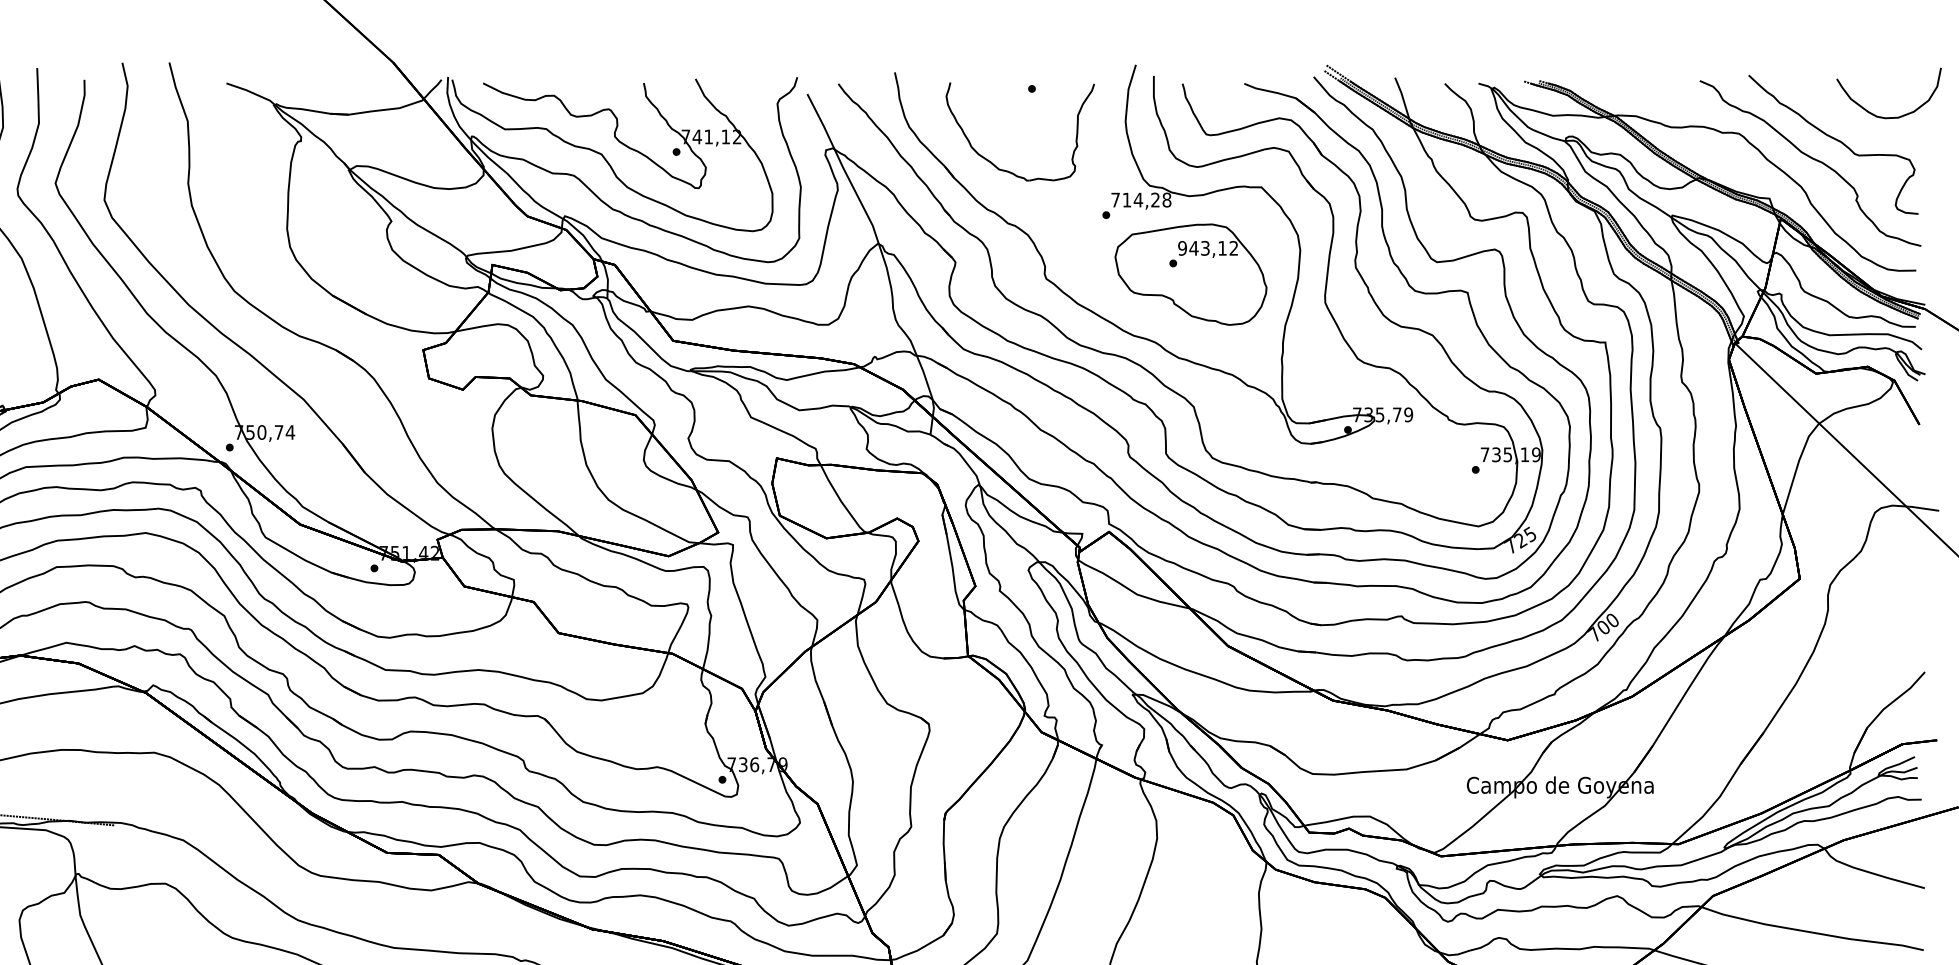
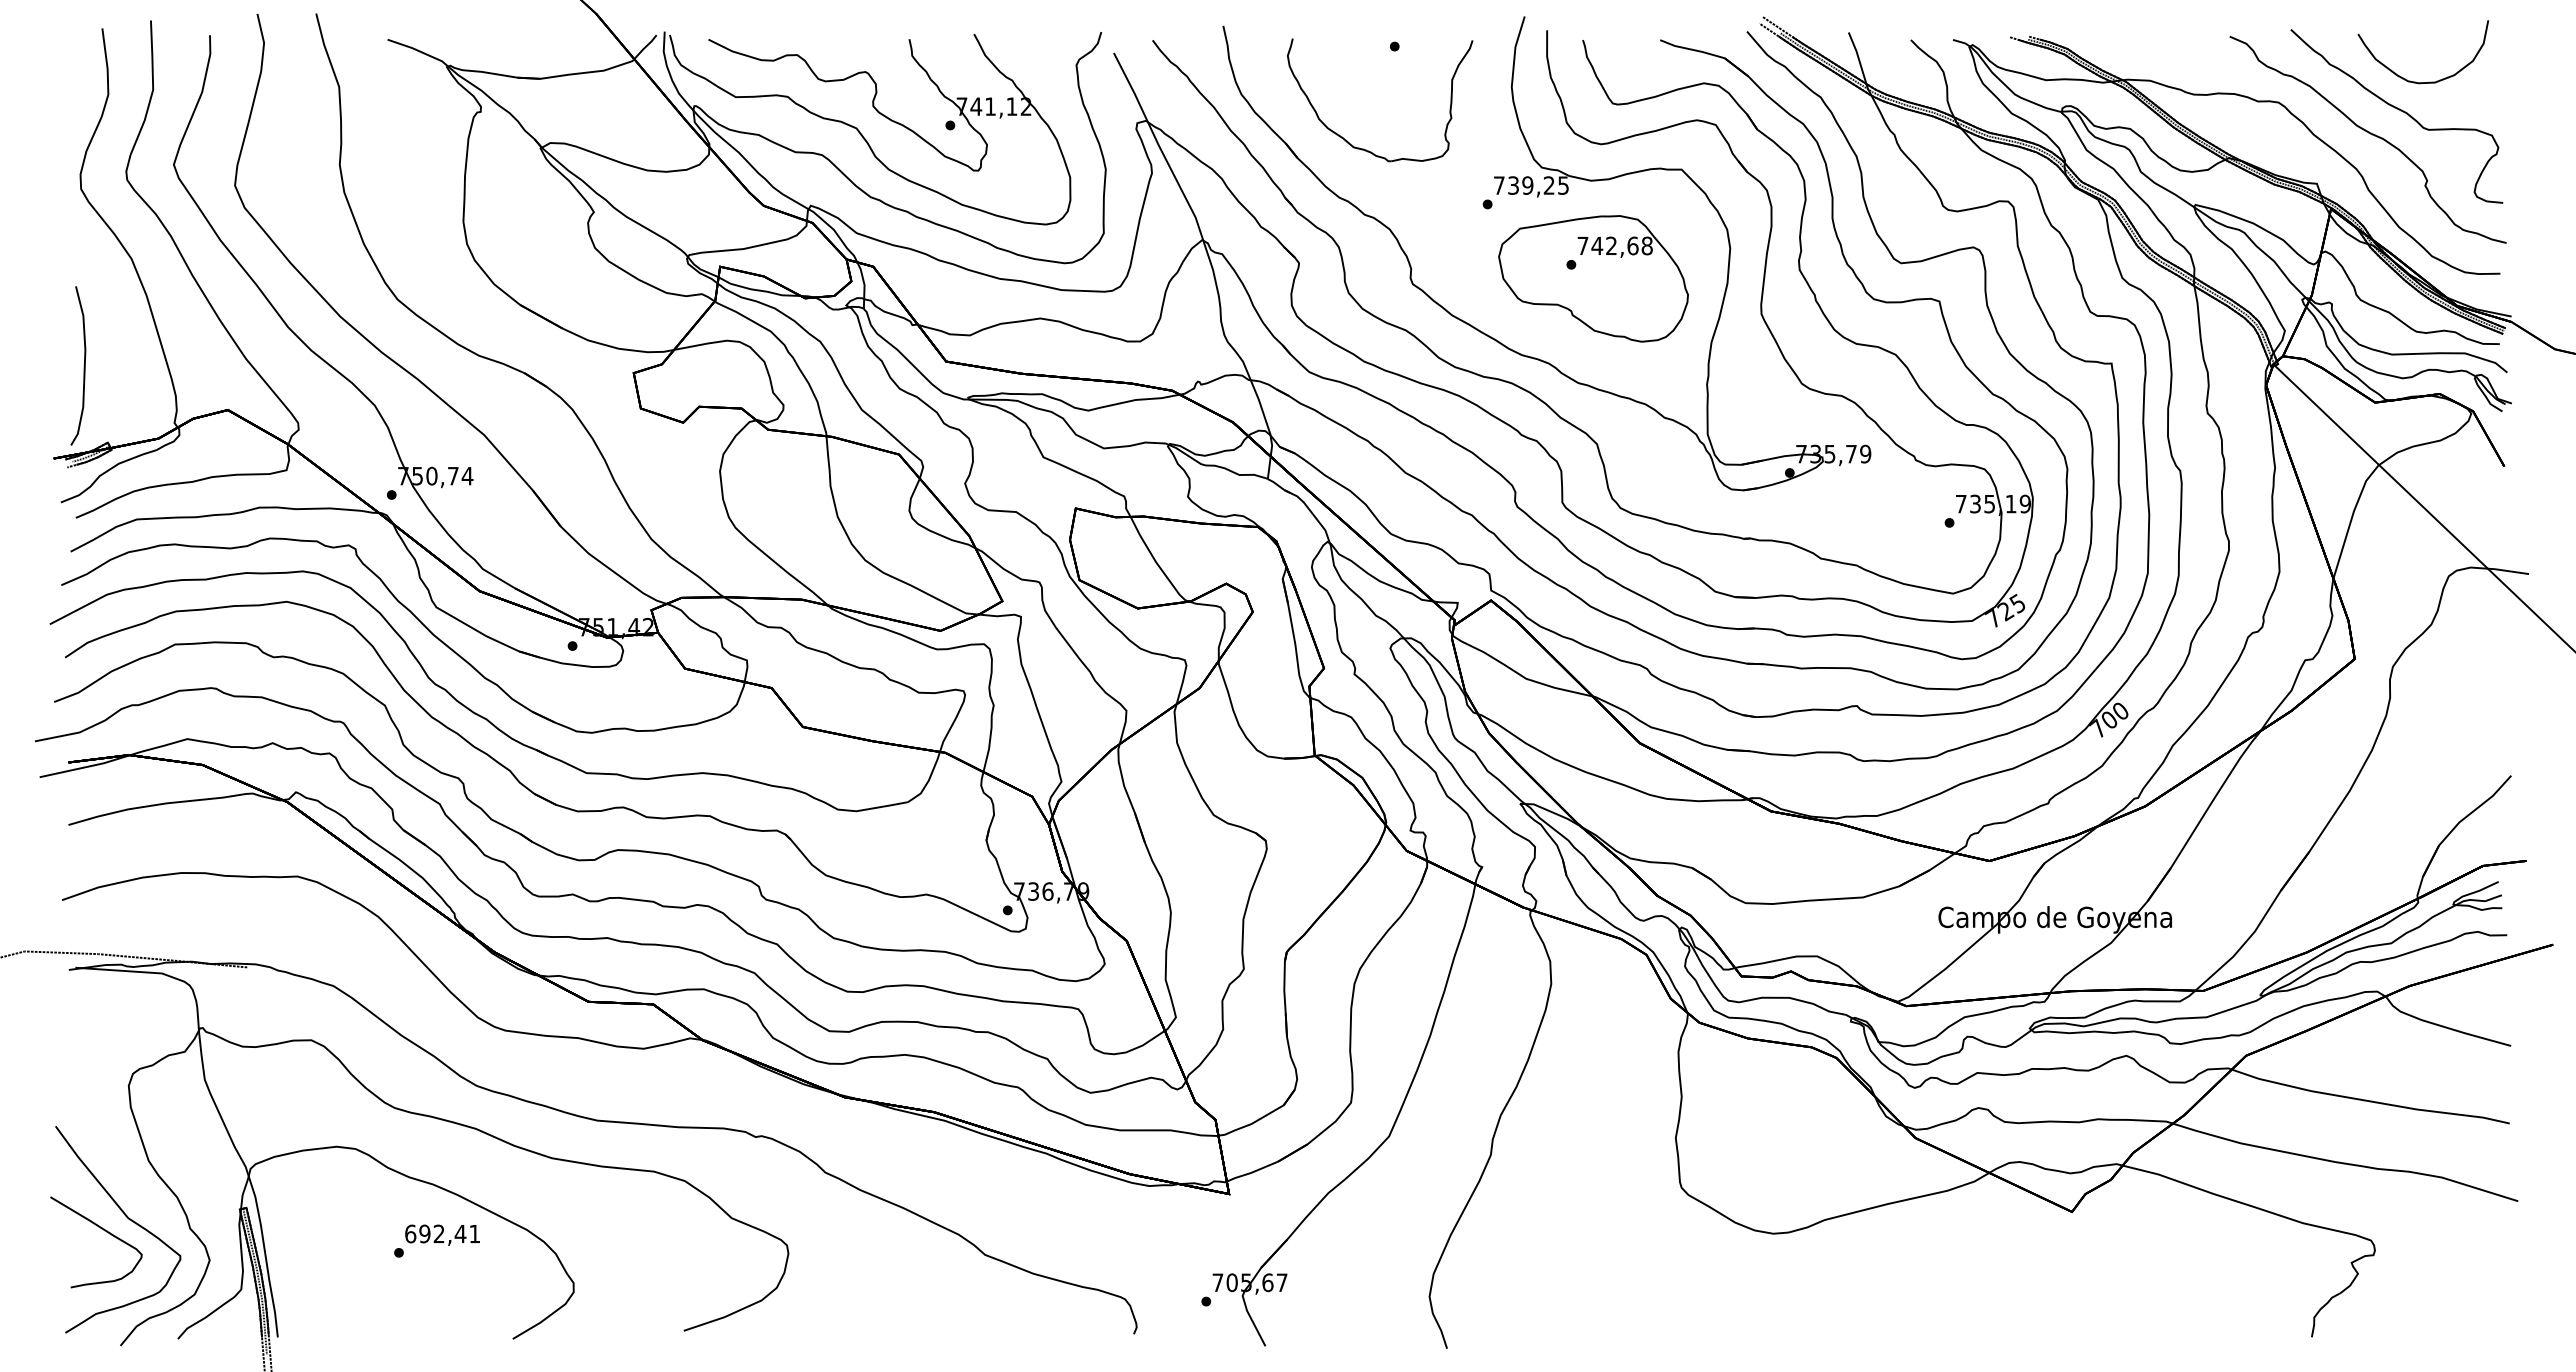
curve: (1893, 116) -> (2429, 81), moved
text: (1146, 200) -> (1538, 185), 714,28 -> 739,25
text: (1207, 248) -> (1614, 245), 943,12 -> 742,68

